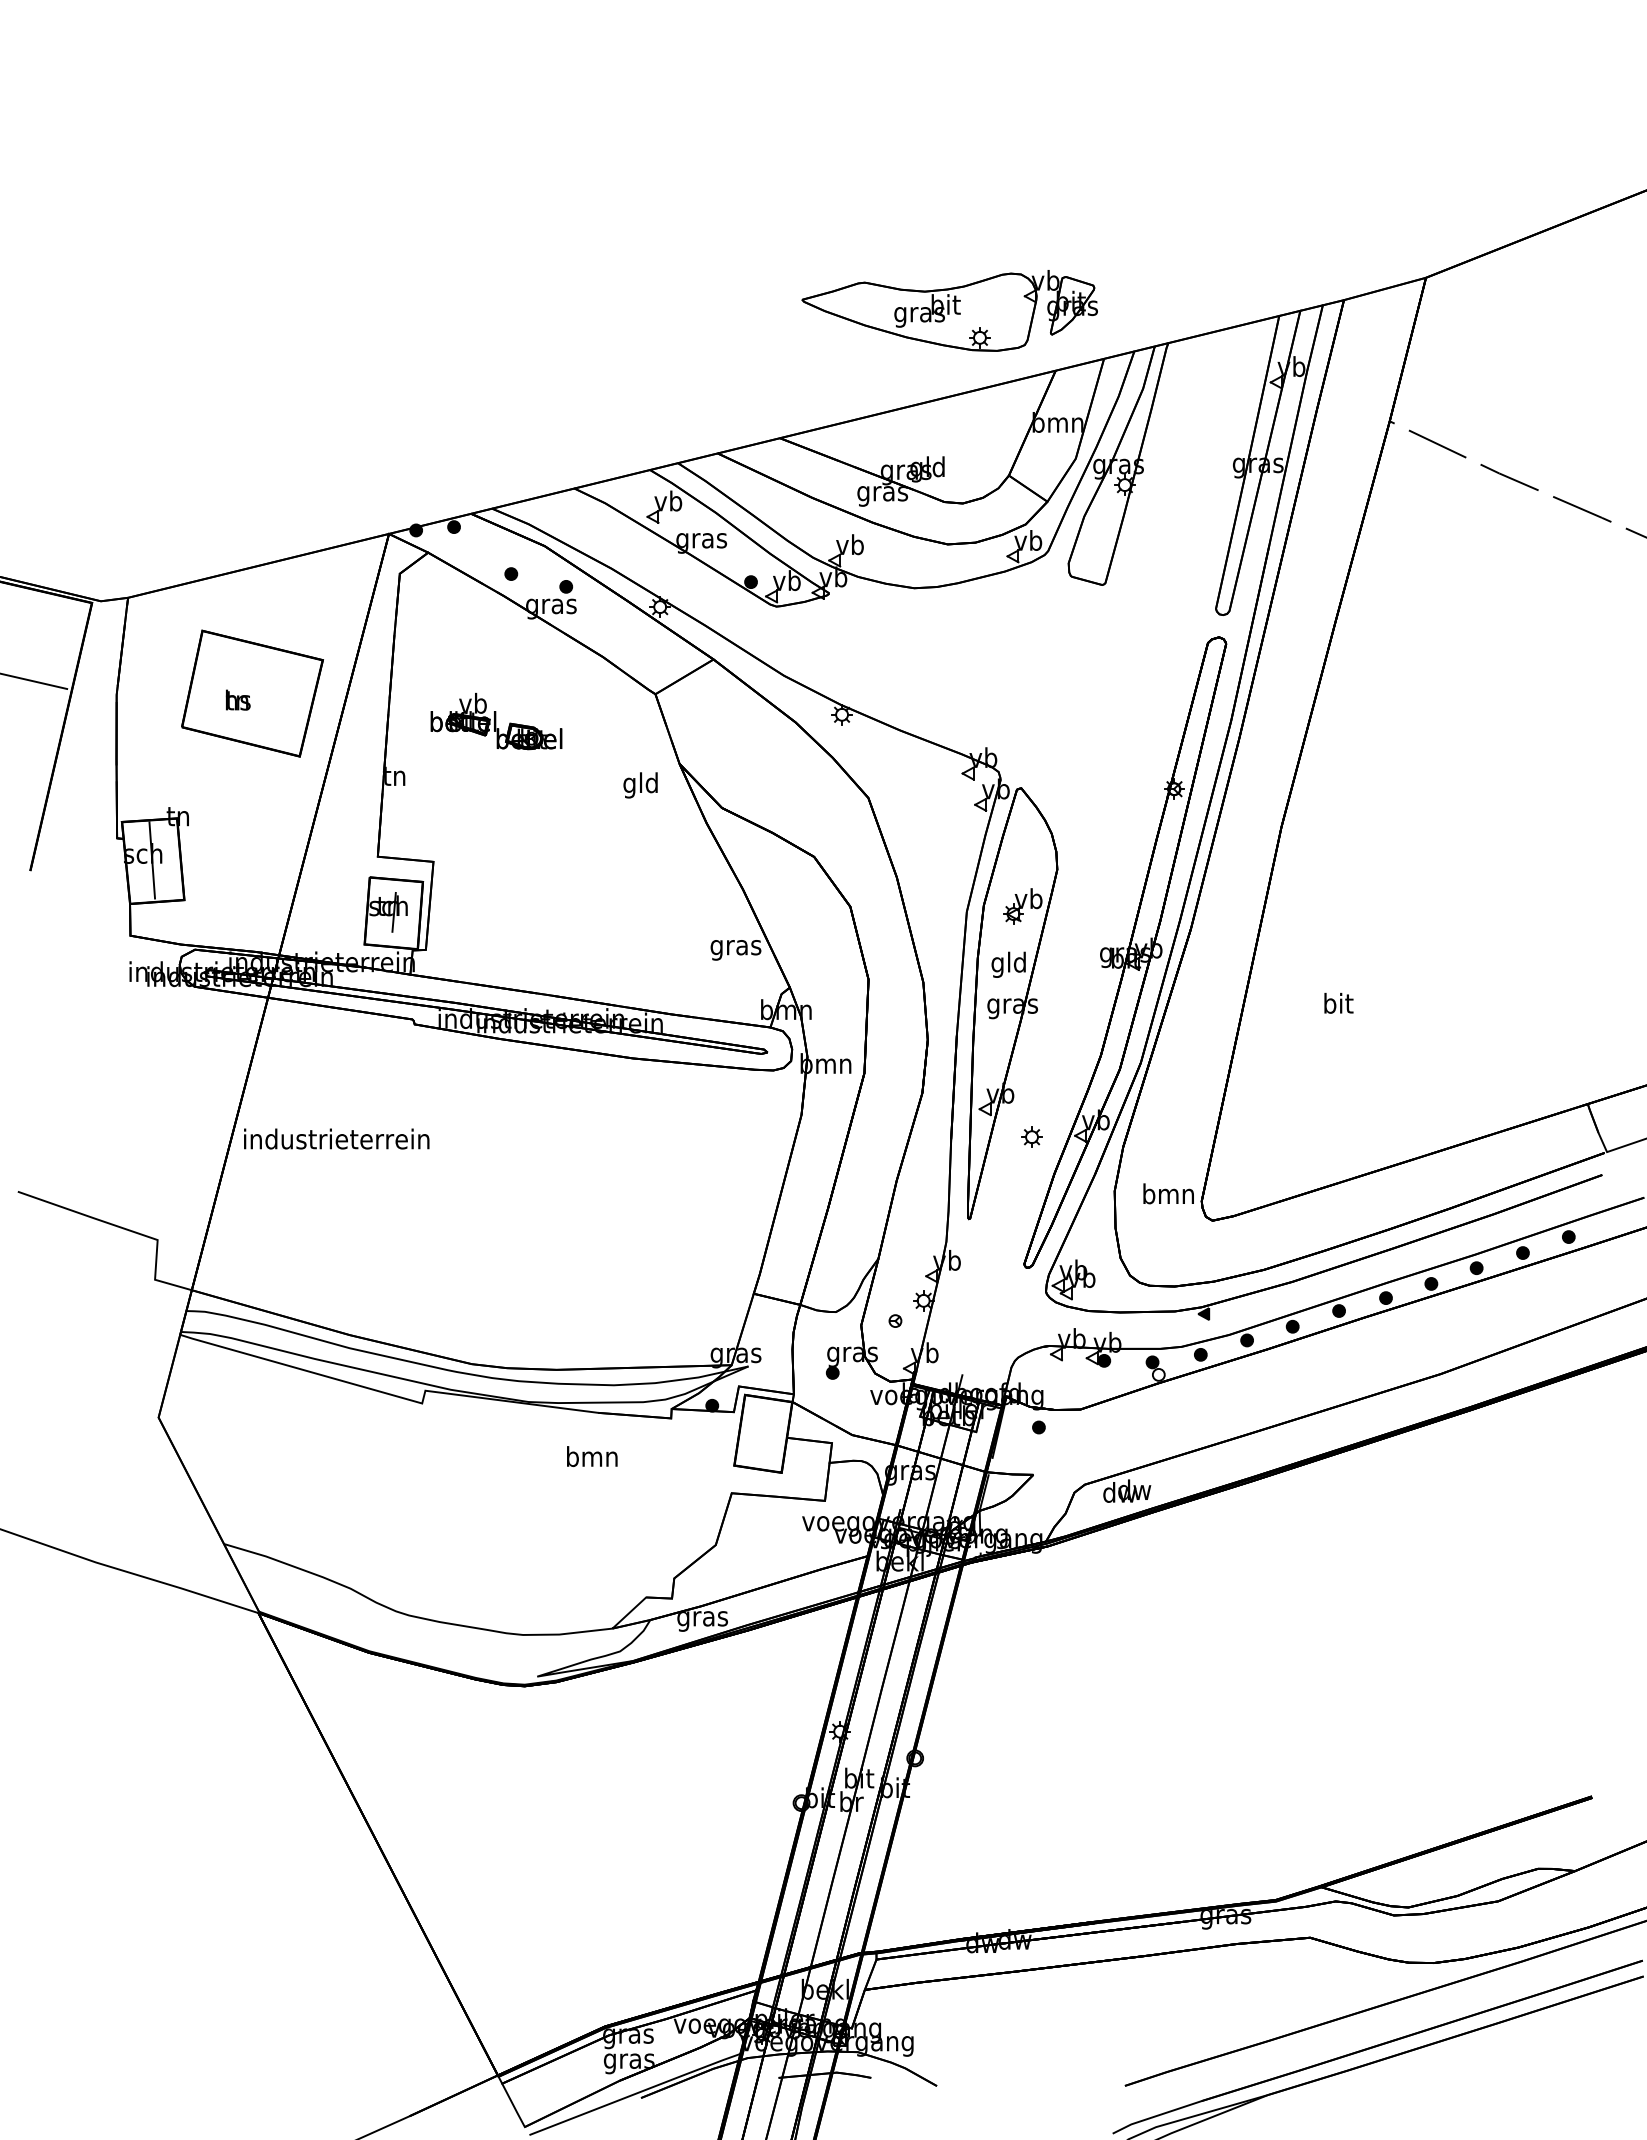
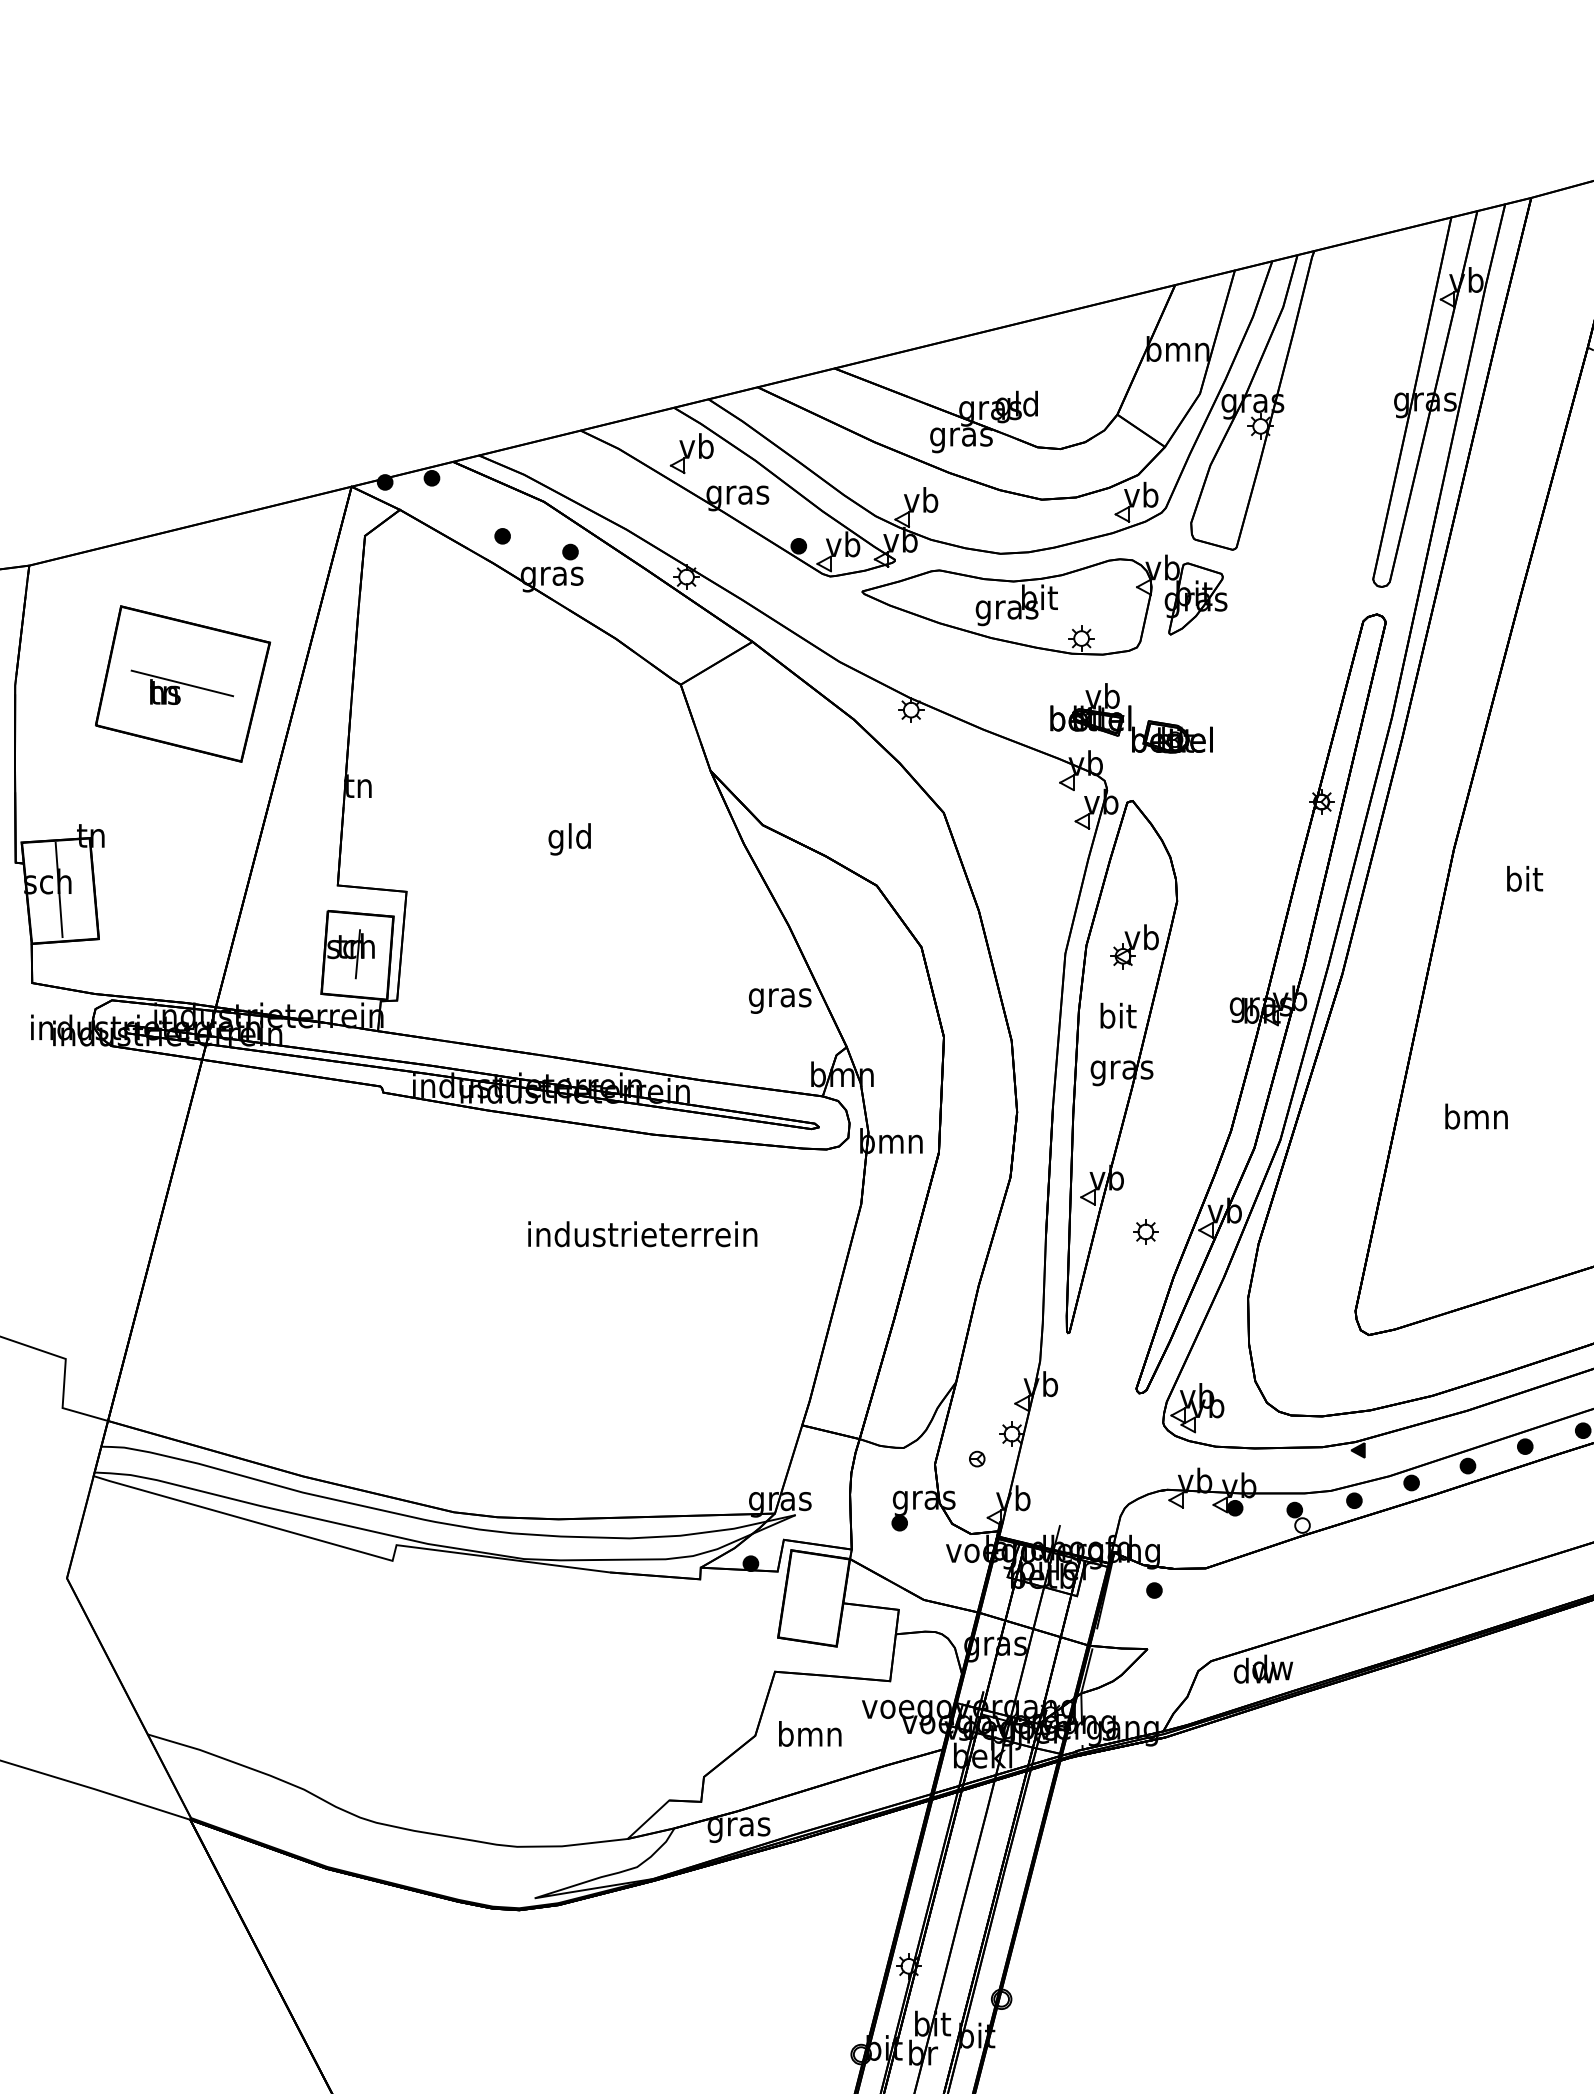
part: (949, 310) -> (1043, 604), moved
line: (252, 692) -> (182, 682), added
part: (496, 721) -> (1131, 718), moved
text: (640, 785) -> (569, 839), moved
text: (1008, 964) -> (1116, 1018), gld -> bit
text: (1338, 1003) -> (1524, 879), moved
text: (336, 1138) -> (642, 1233), moved
text: (1168, 1193) -> (1476, 1116), moved
text: (592, 1456) -> (810, 1733), moved

